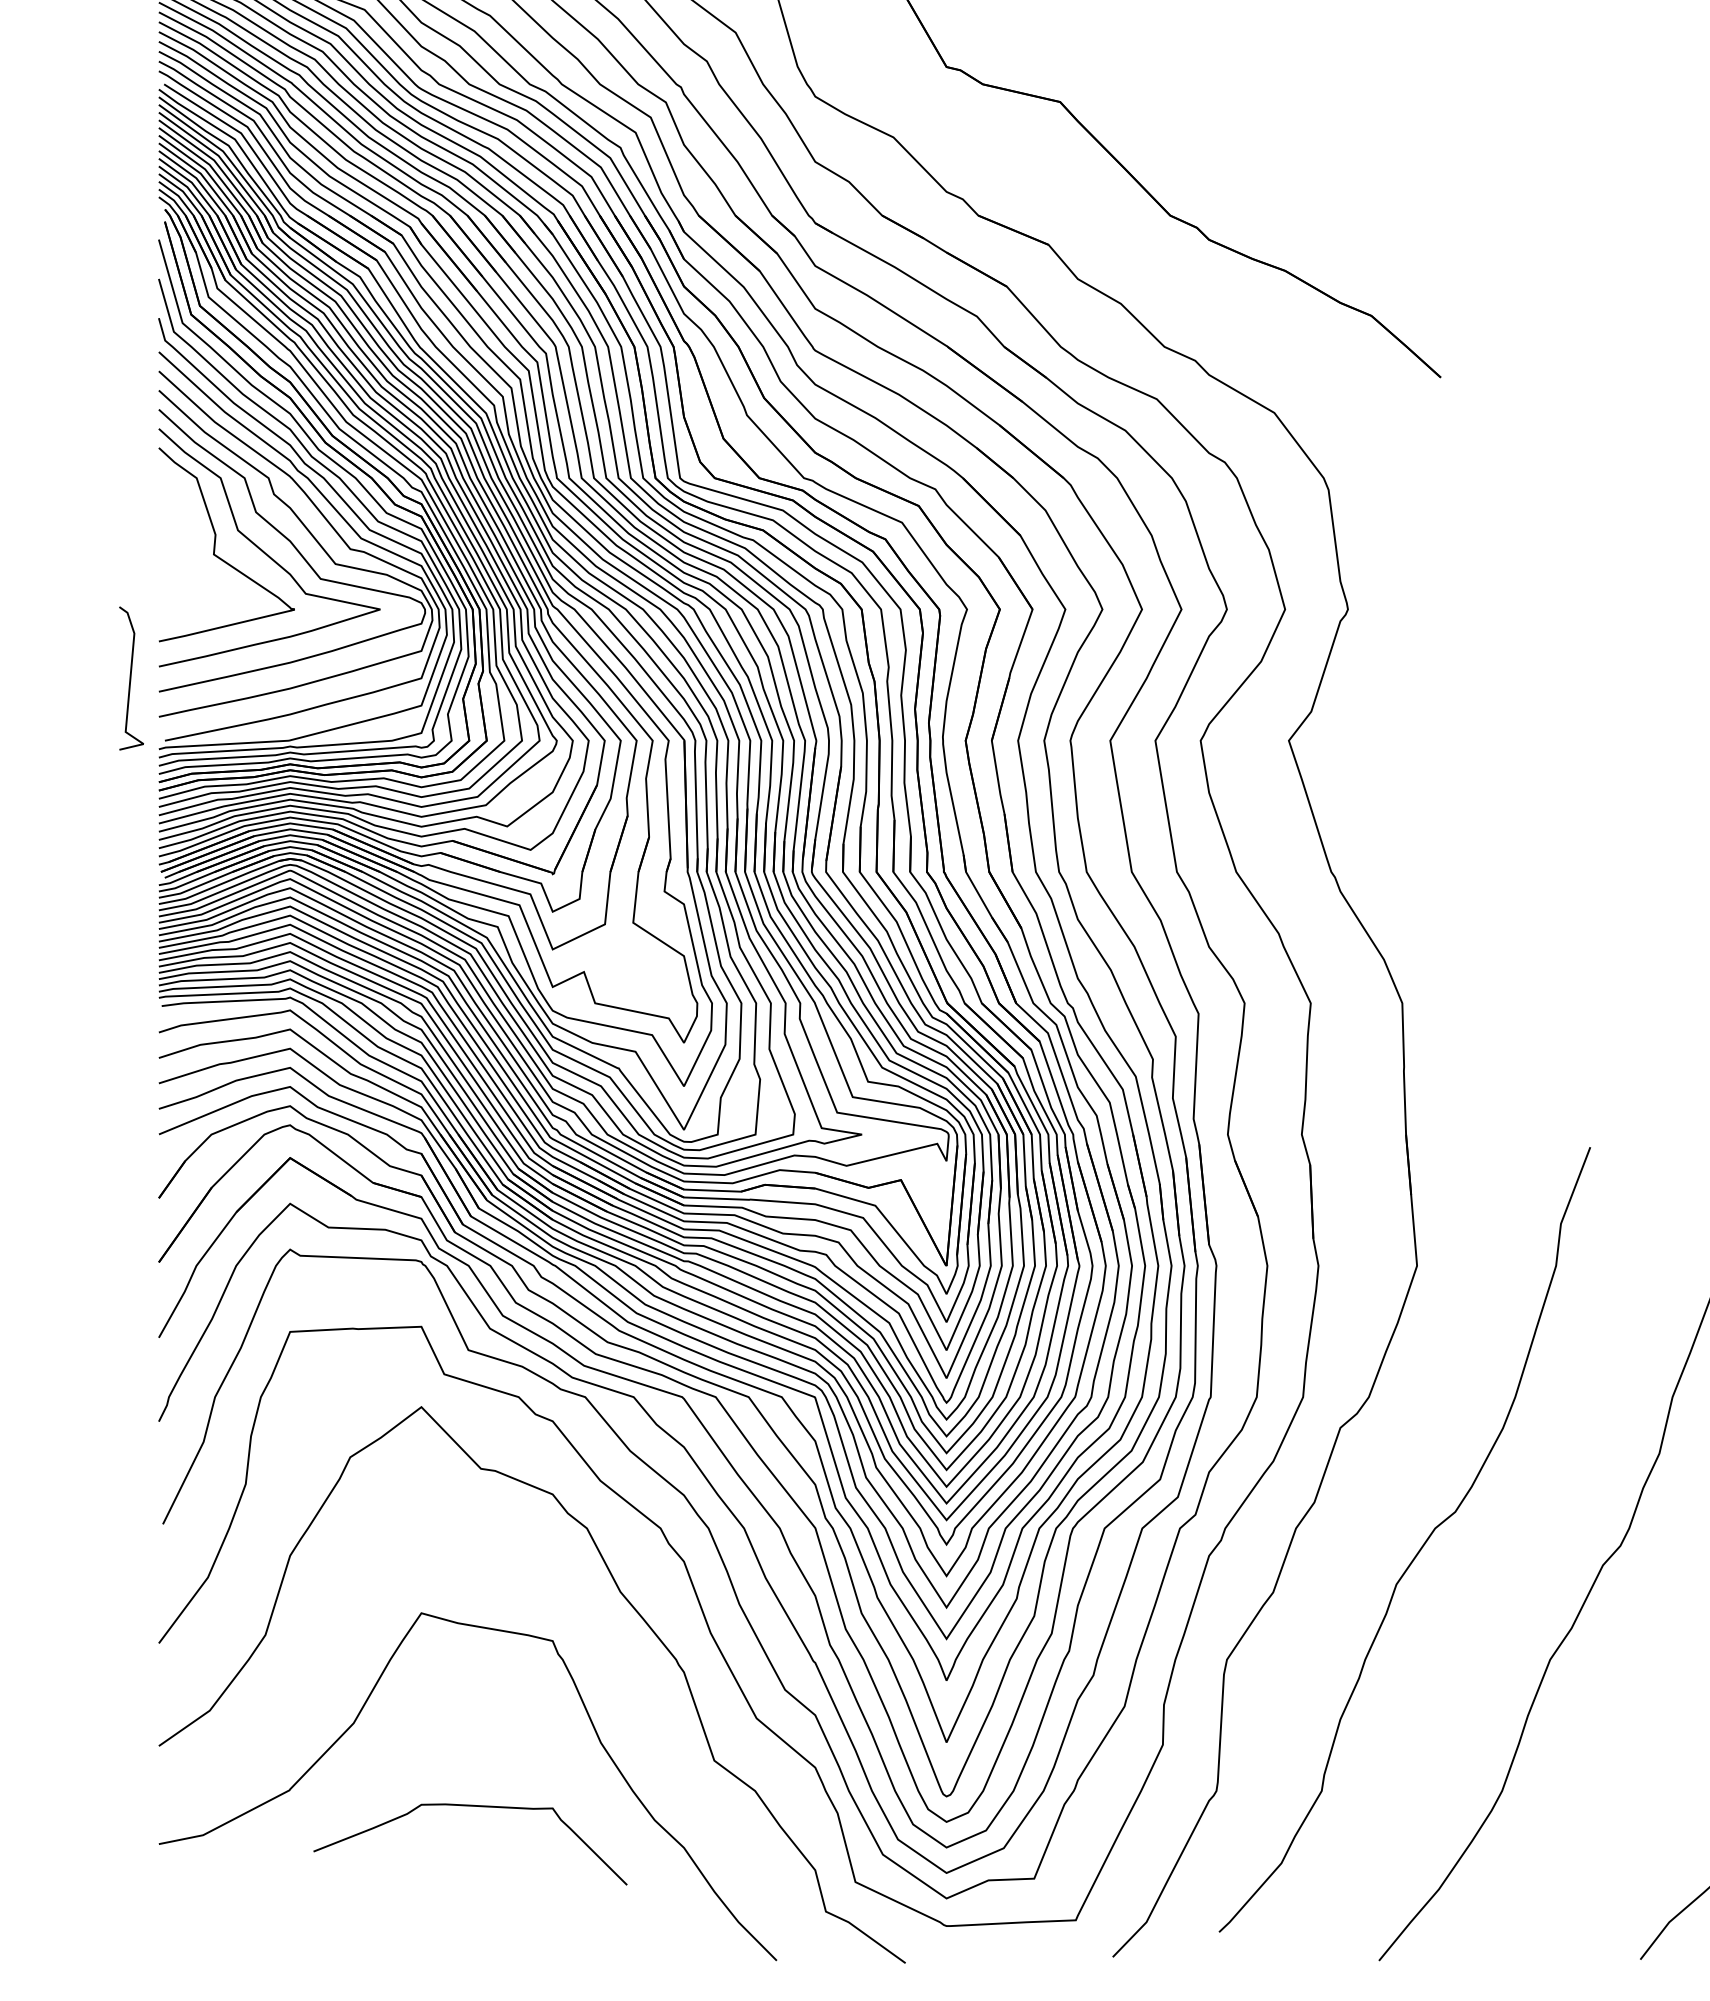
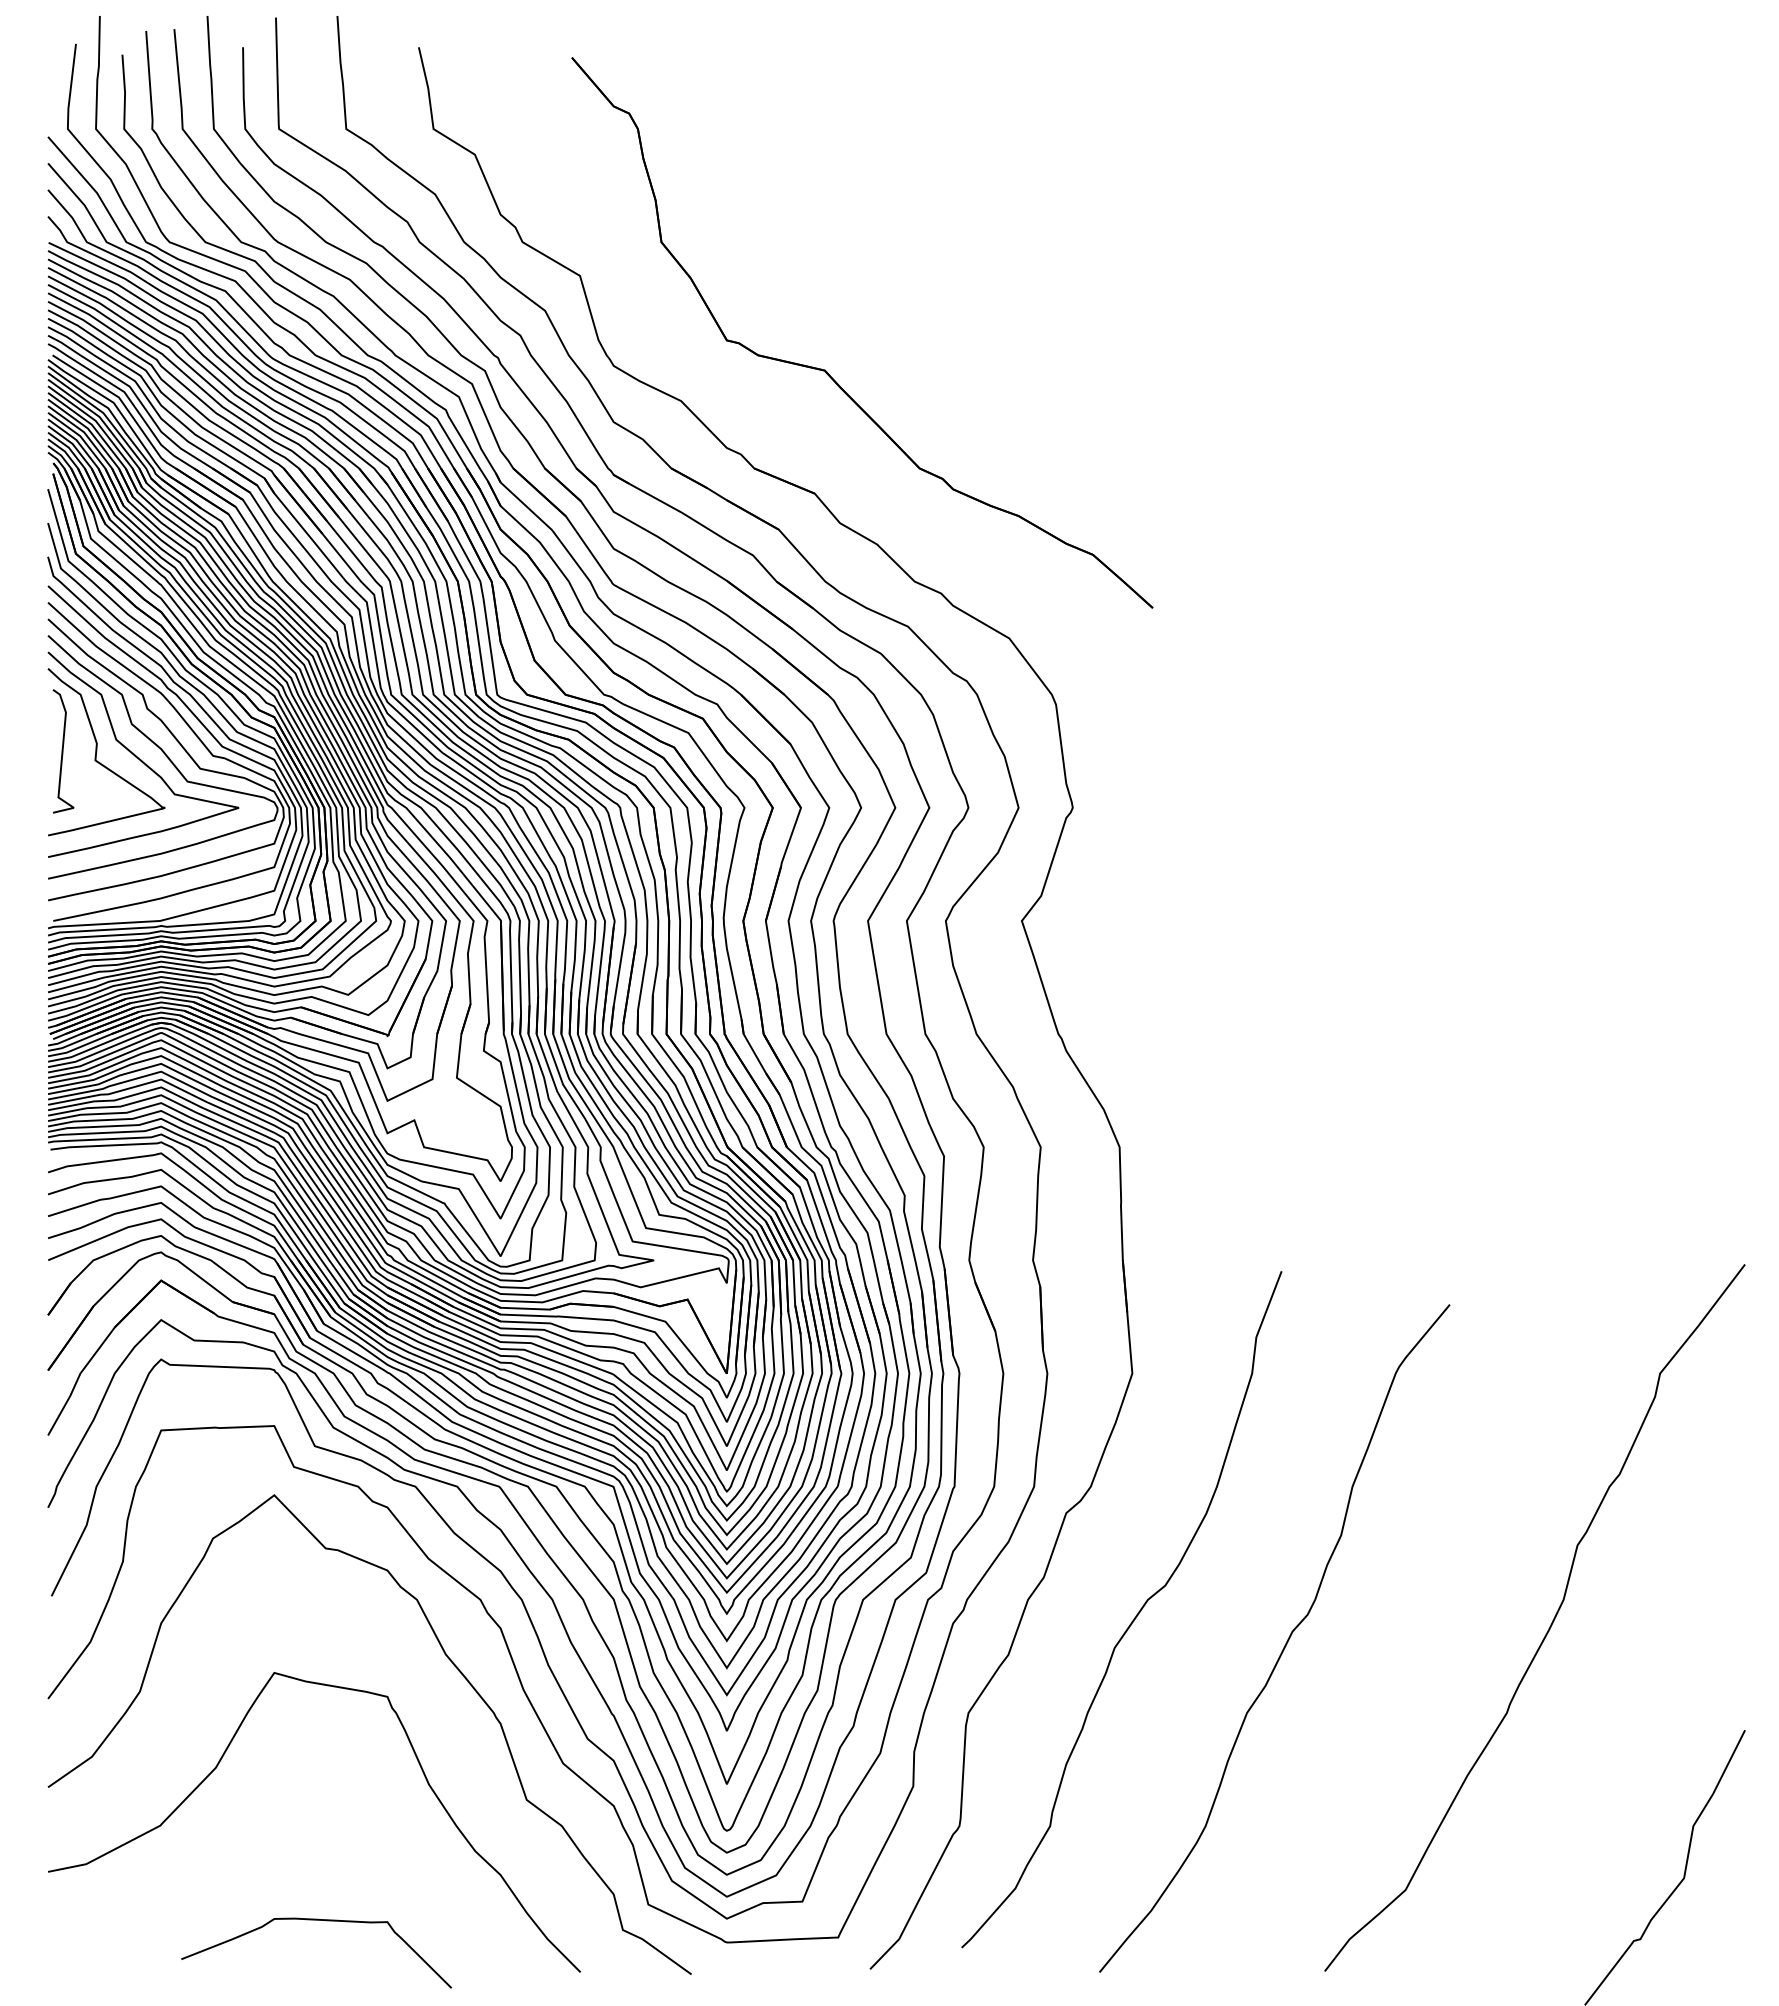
curve: (131, 678) -> (63, 751), moved
curve: (470, 1806) -> (316, 1920), moved

